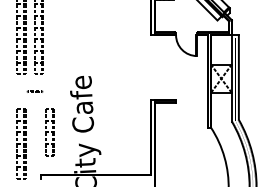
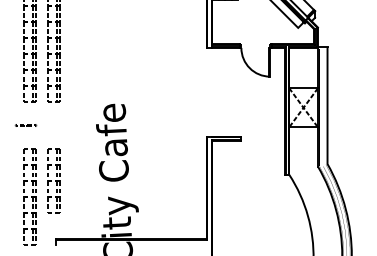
line: (33, 91) -> (23, 125), moved
part: (49, 132) -> (52, 181), moved

